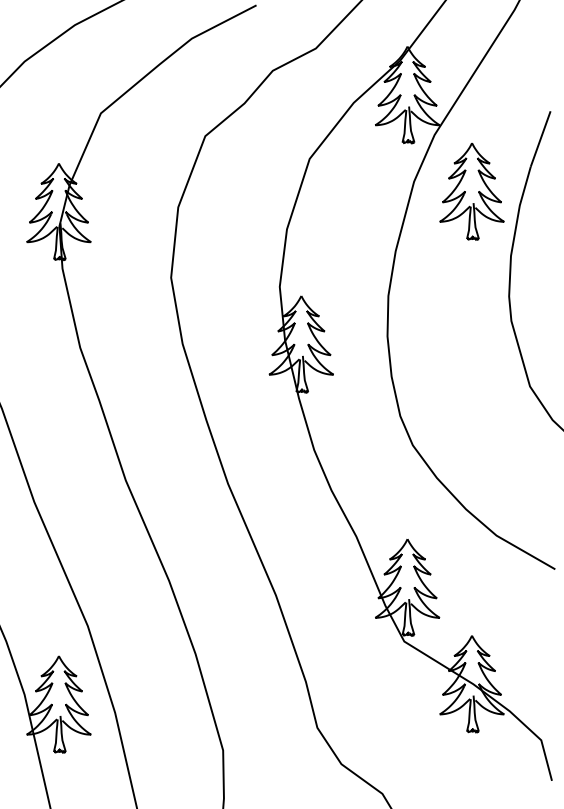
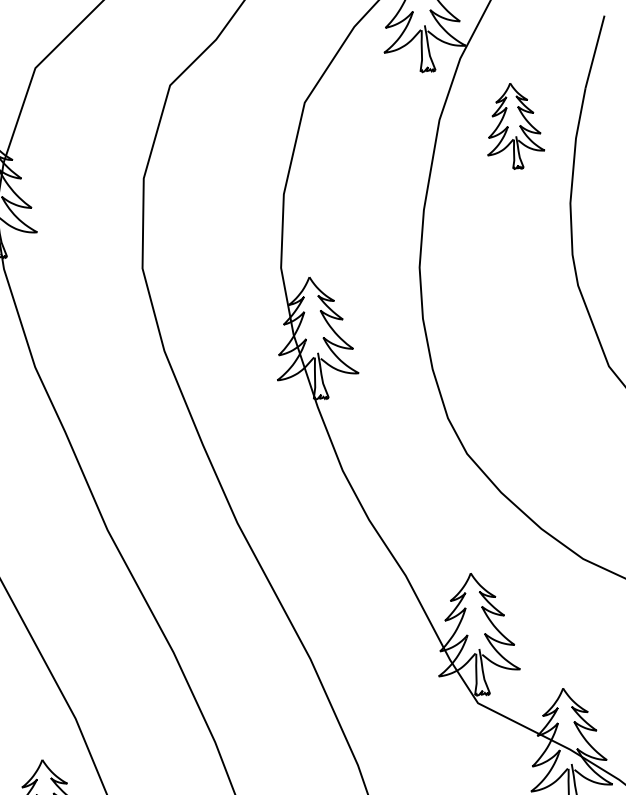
part: (471, 191) -> (513, 126), size x0.7

